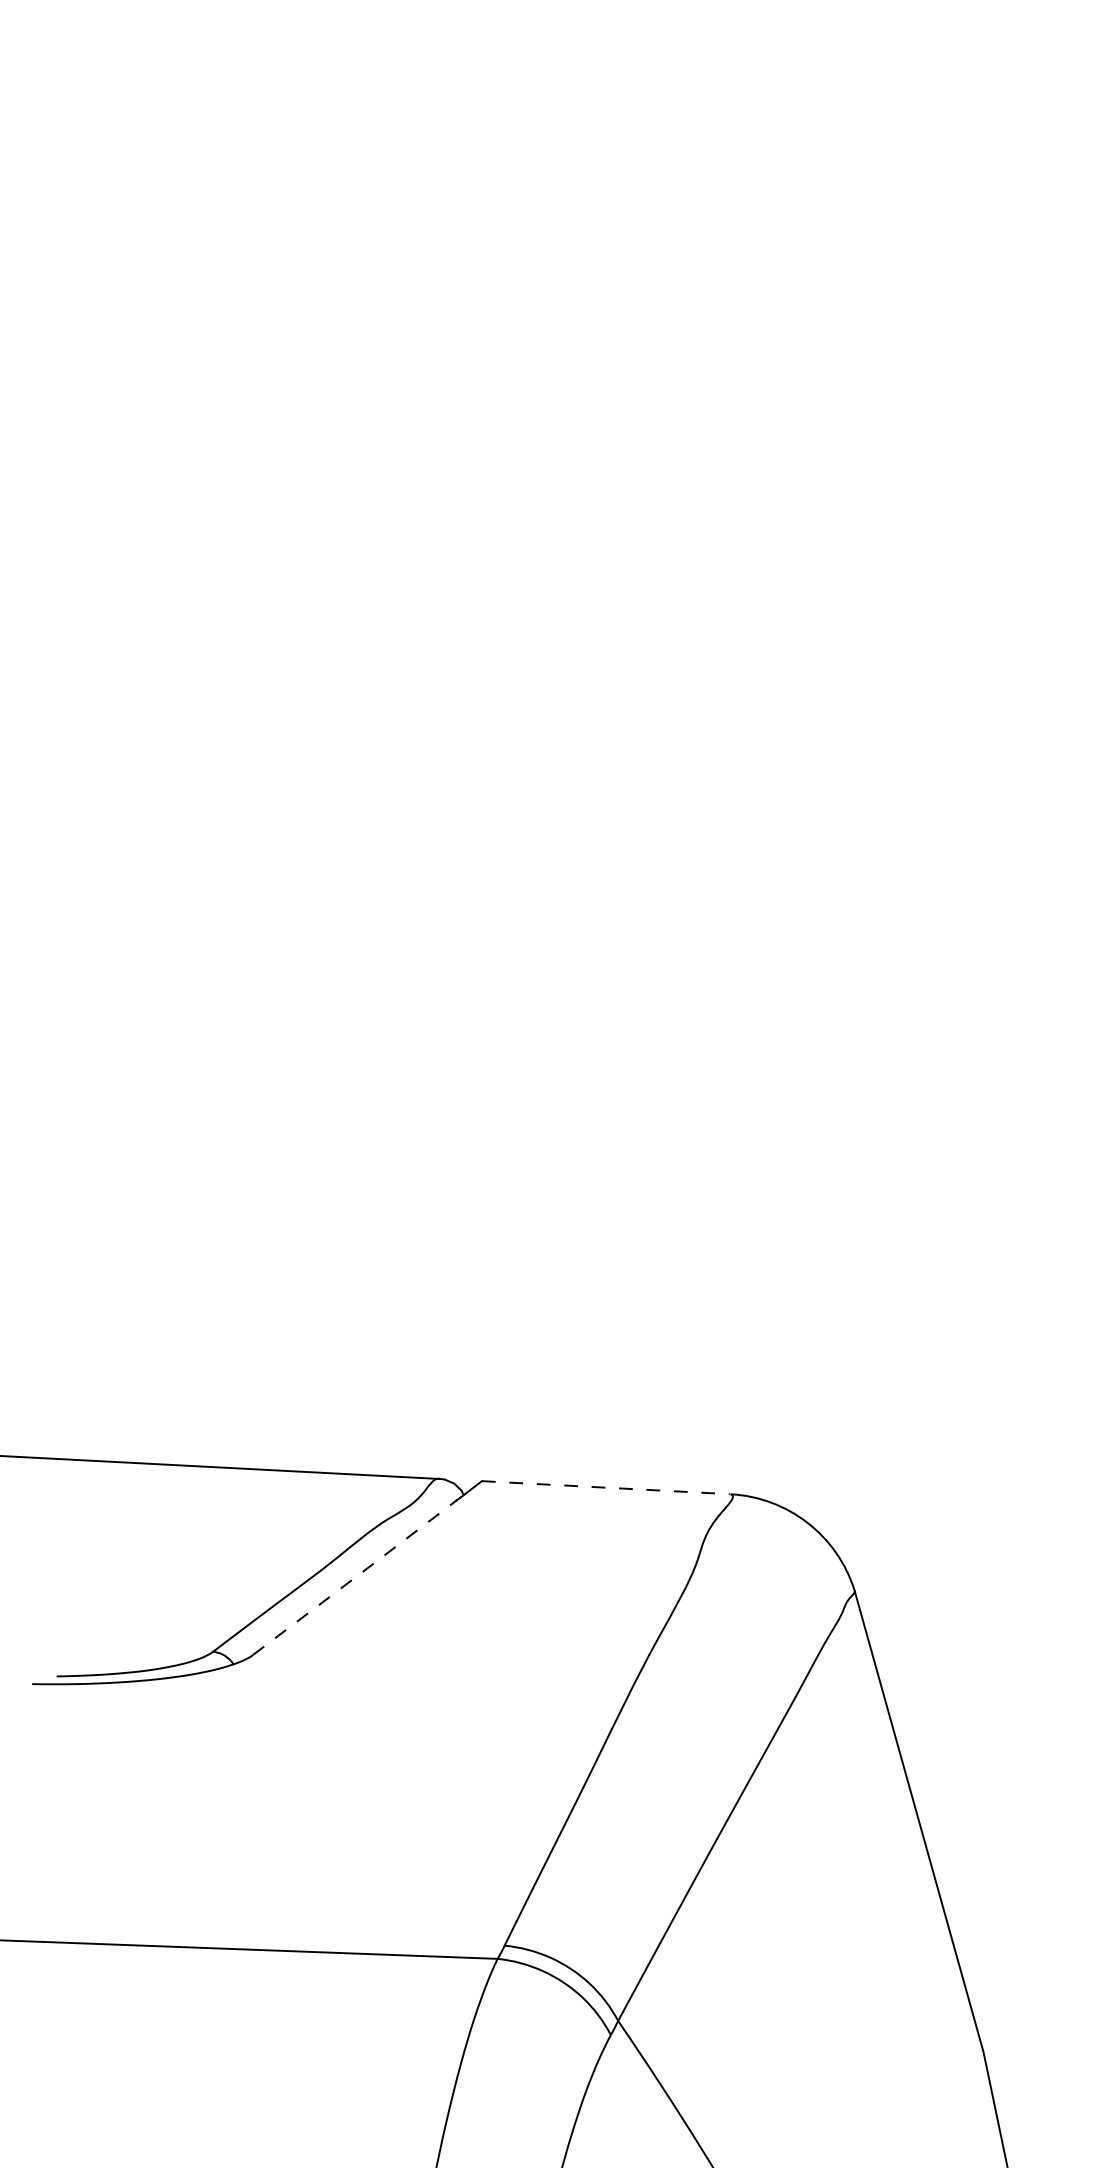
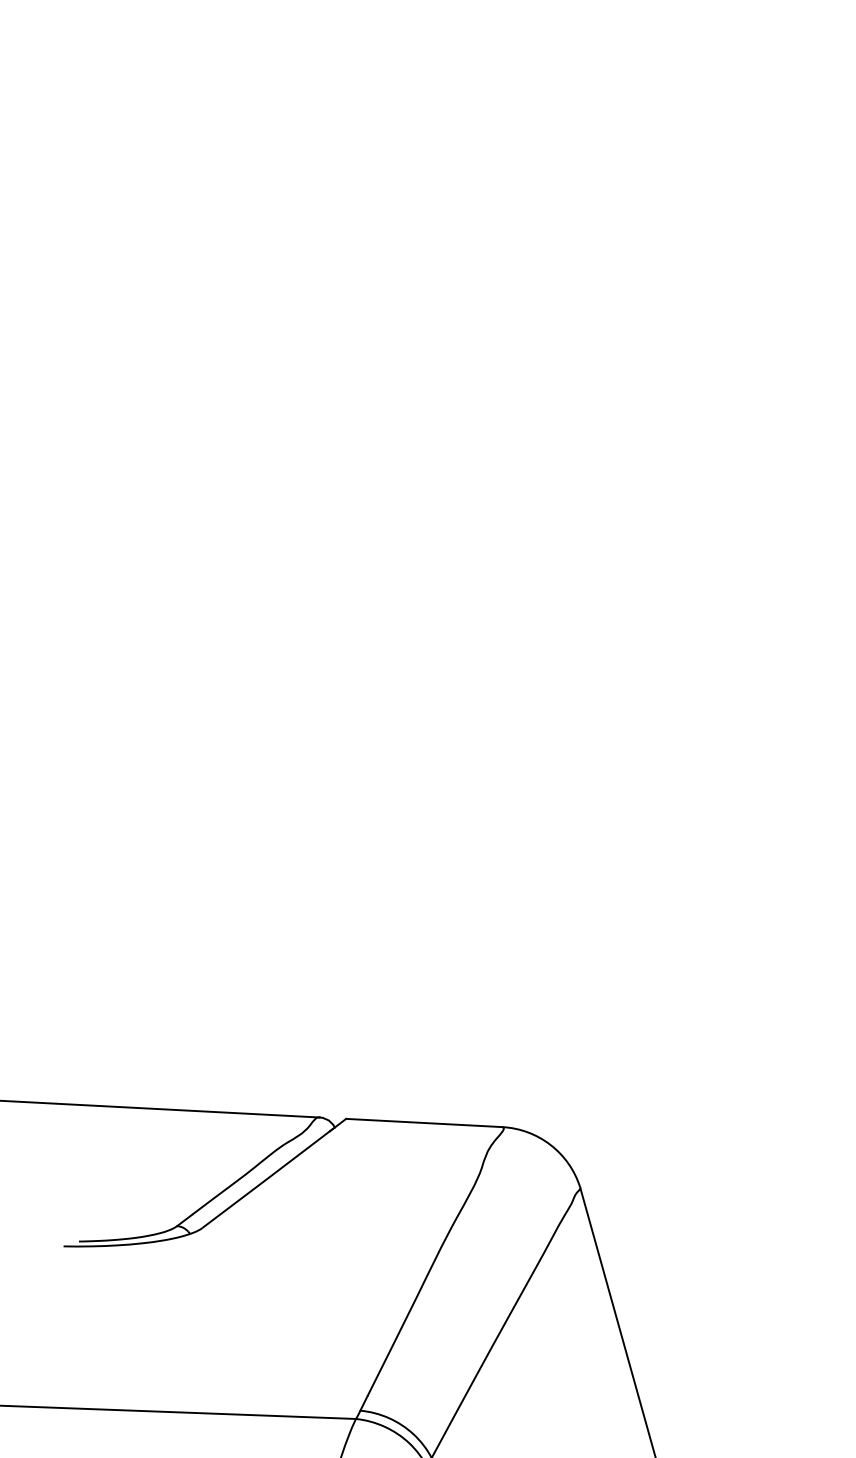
line: (606, 1486) -> (424, 1122), dashed -> solid
arc: (355, 1577) -> (266, 1179), dashed -> solid

